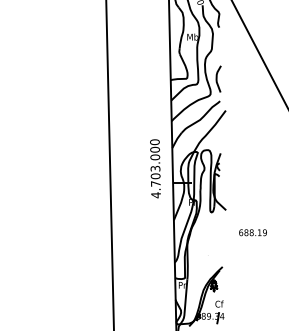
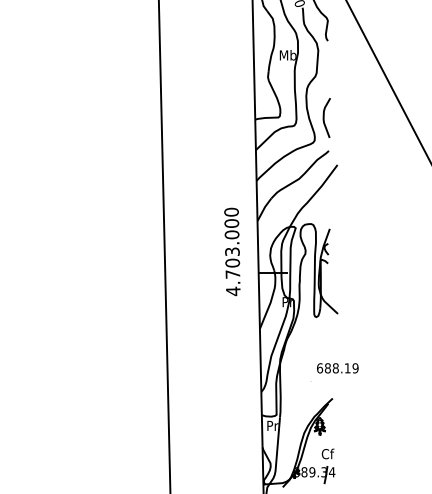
text: (252, 232) -> (336, 367), moved

